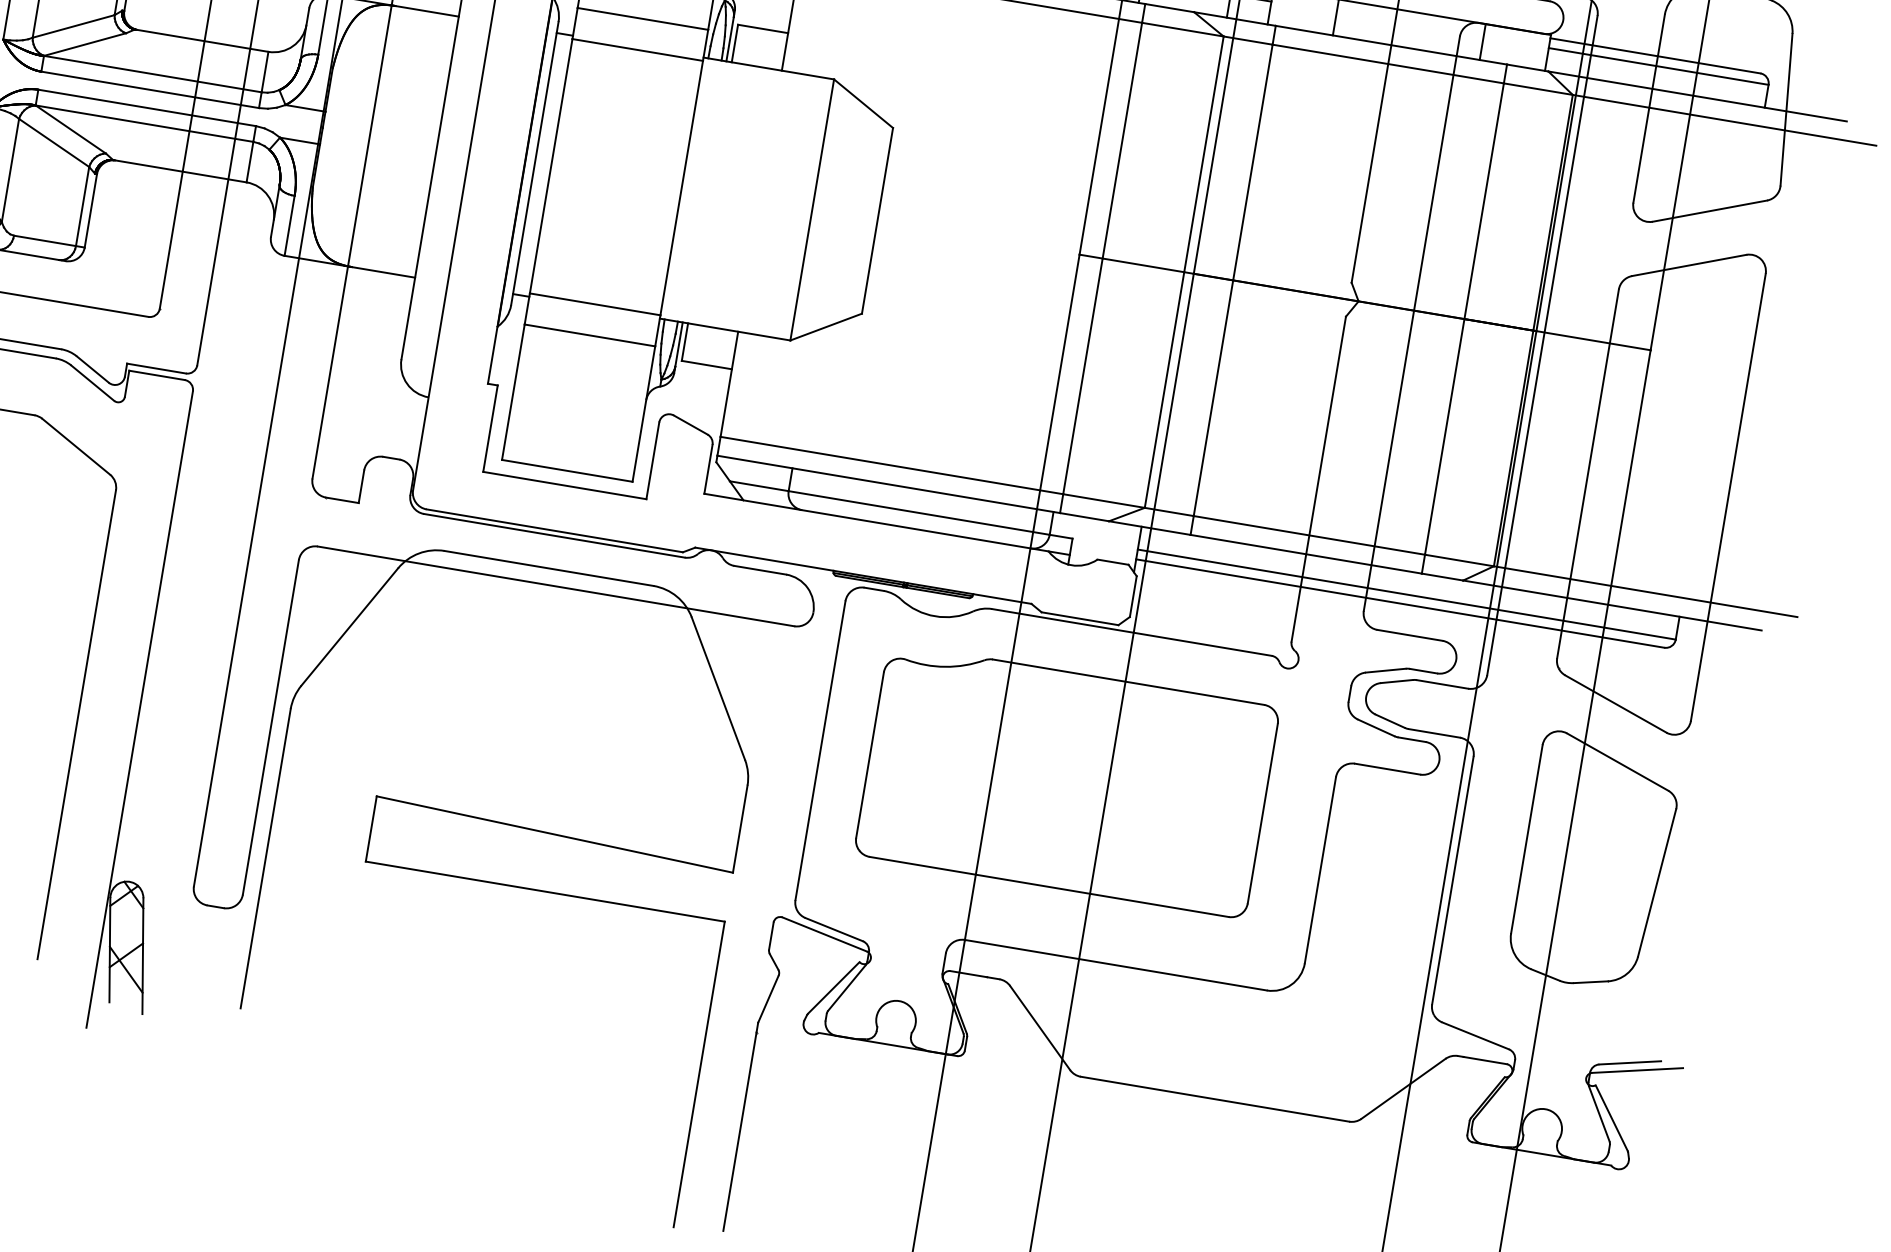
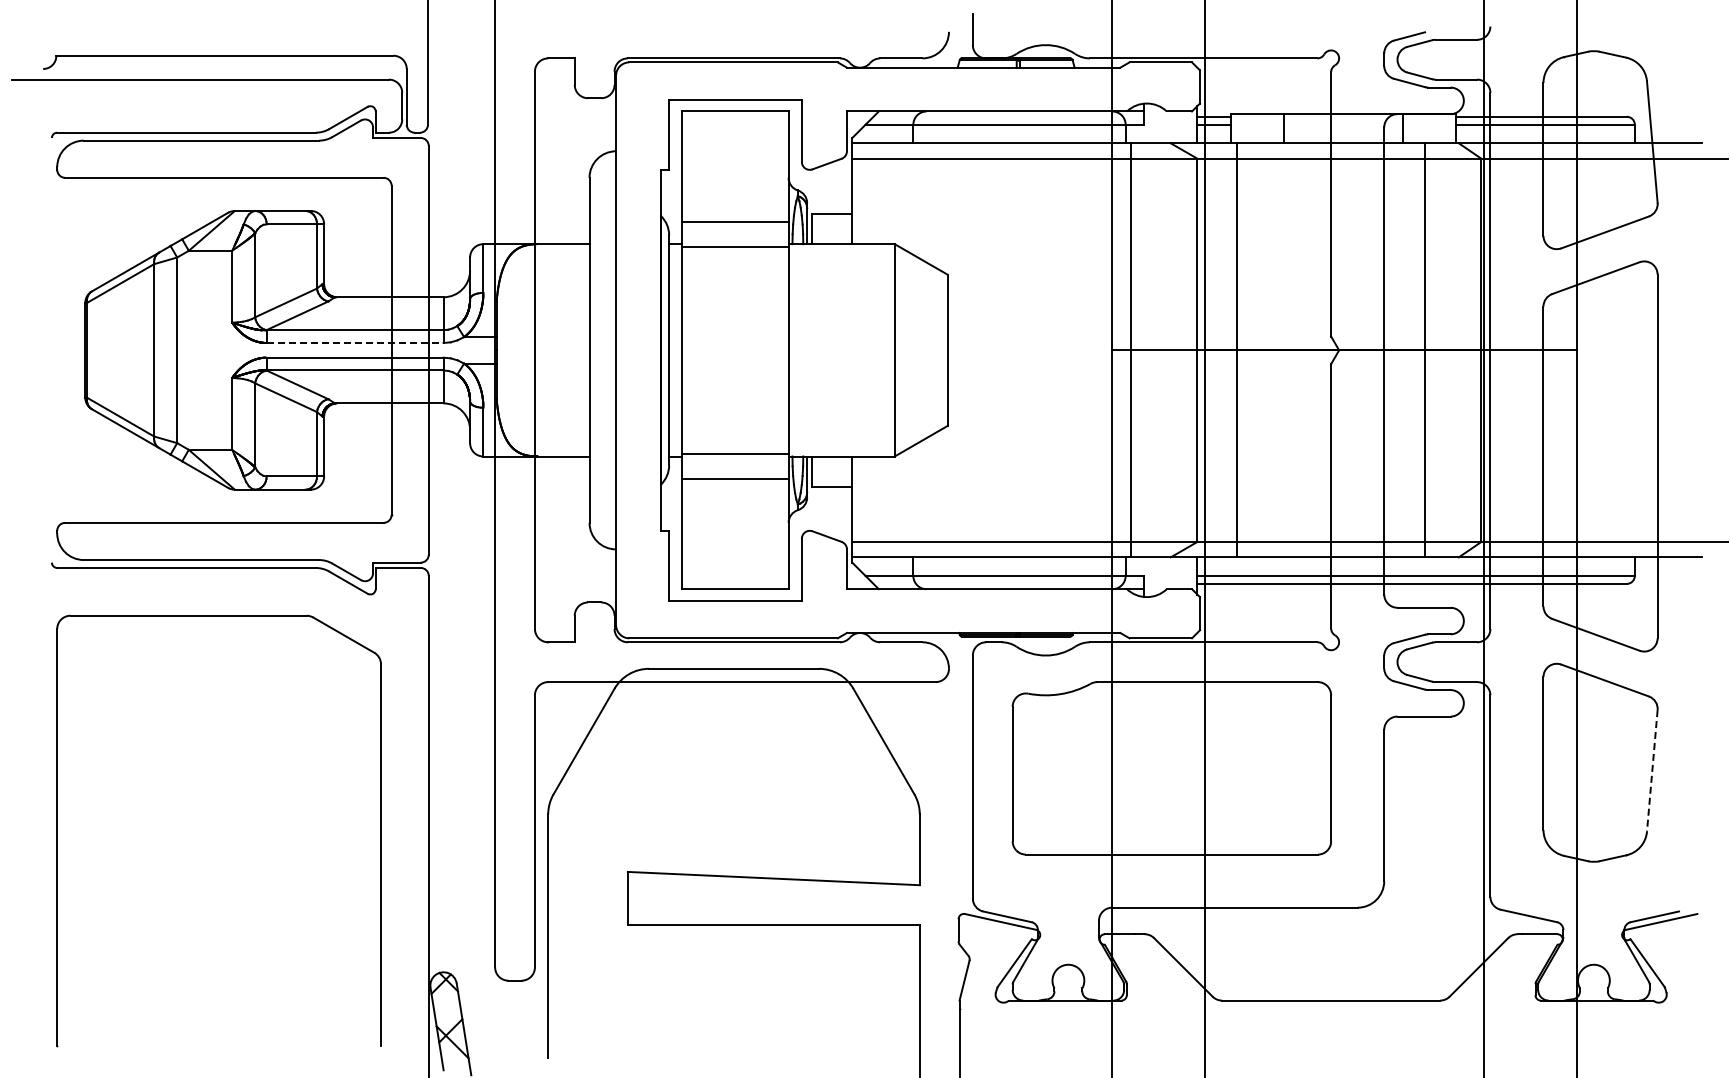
line: (150, 89) -> (355, 342), solid -> dashed
line: (1657, 883) -> (1652, 771), solid -> dashed

